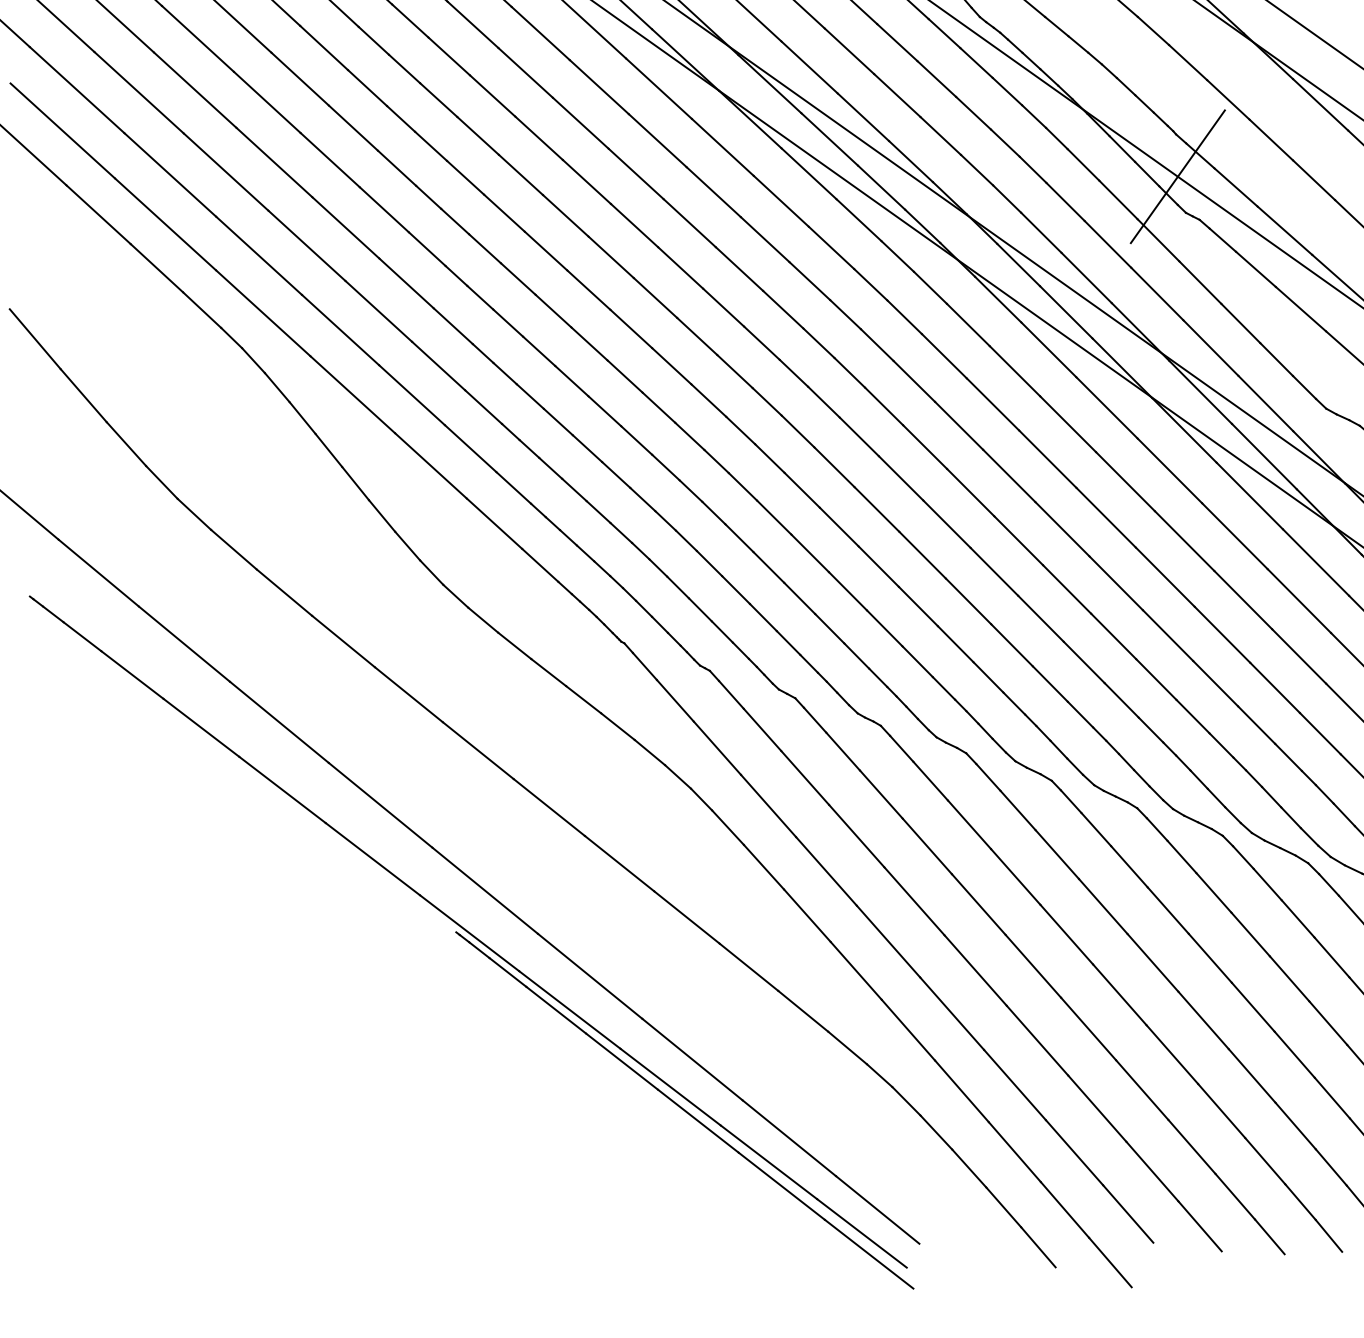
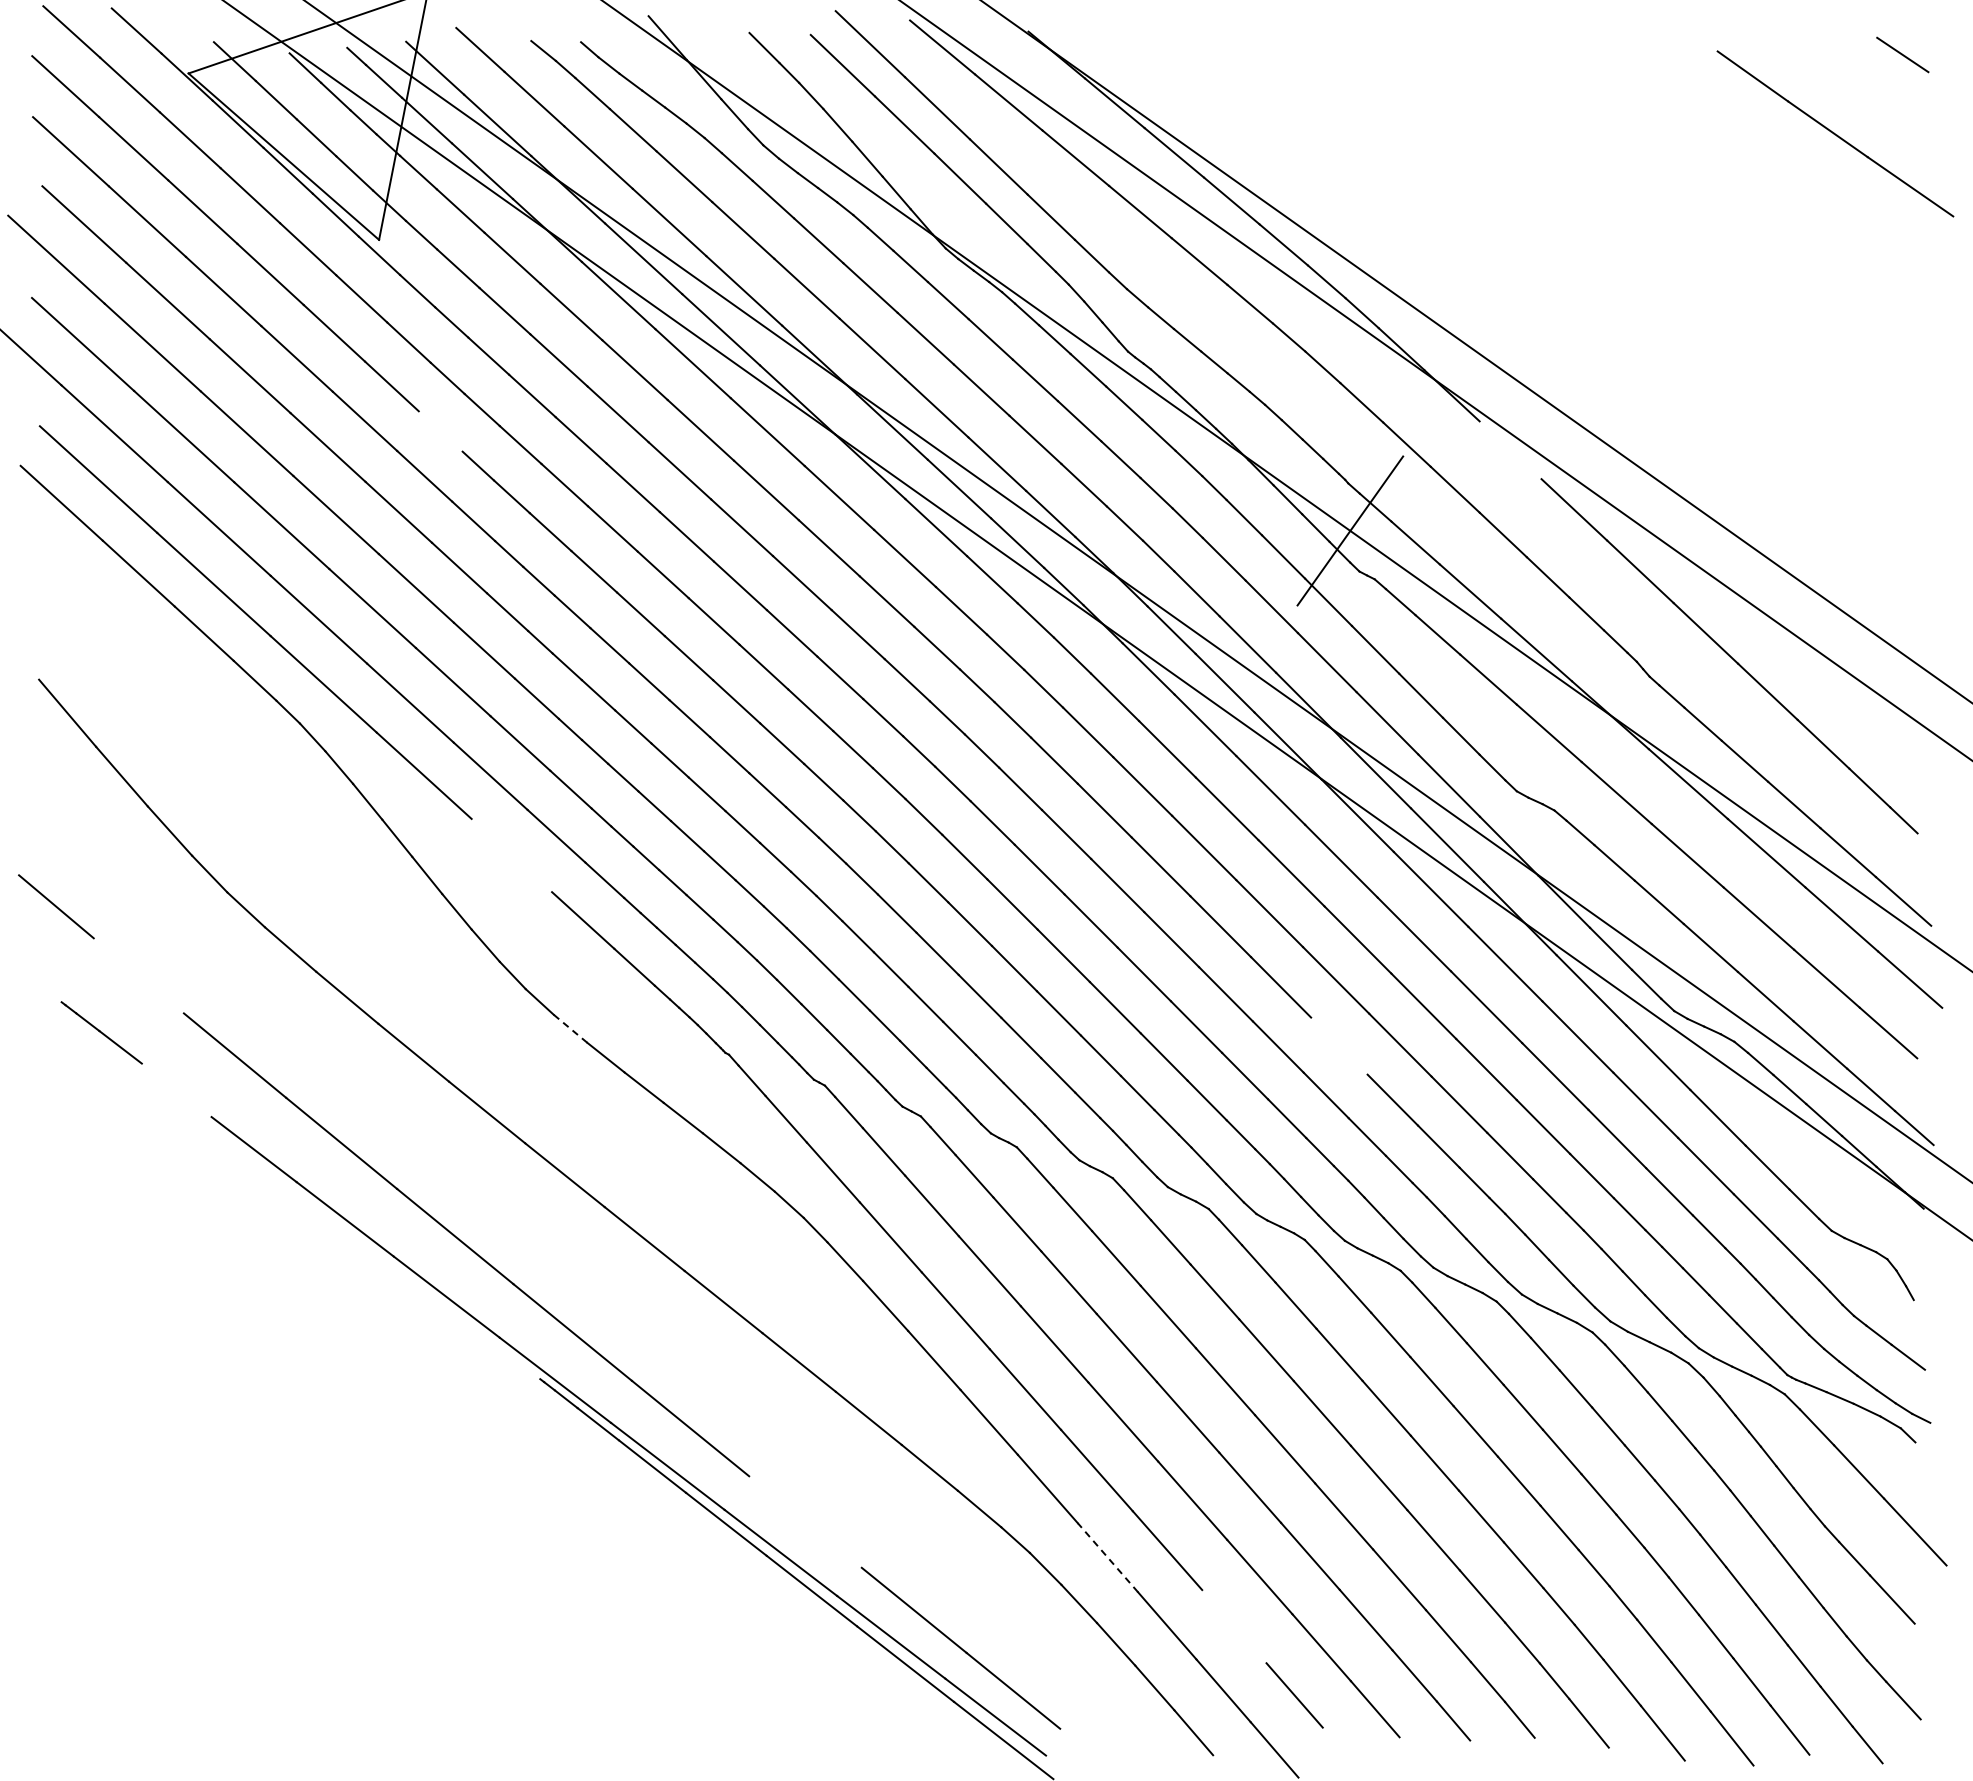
line: (367, 88) -> (440, 431), removed
line: (1320, 105) -> (1510, 450), removed
line: (430, 465) -> (511, 855), removed
line: (98, 572) -> (138, 975), removed
line: (483, 619) -> (570, 1028), solid -> dashed
line: (1168, 635) -> (1339, 1045), removed
line: (132, 675) -> (176, 1090), removed
line: (692, 1059) -> (805, 1521), removed
line: (961, 1091) -> (1107, 1557), solid -> dashed
line: (1074, 1152) -> (1234, 1626), removed

